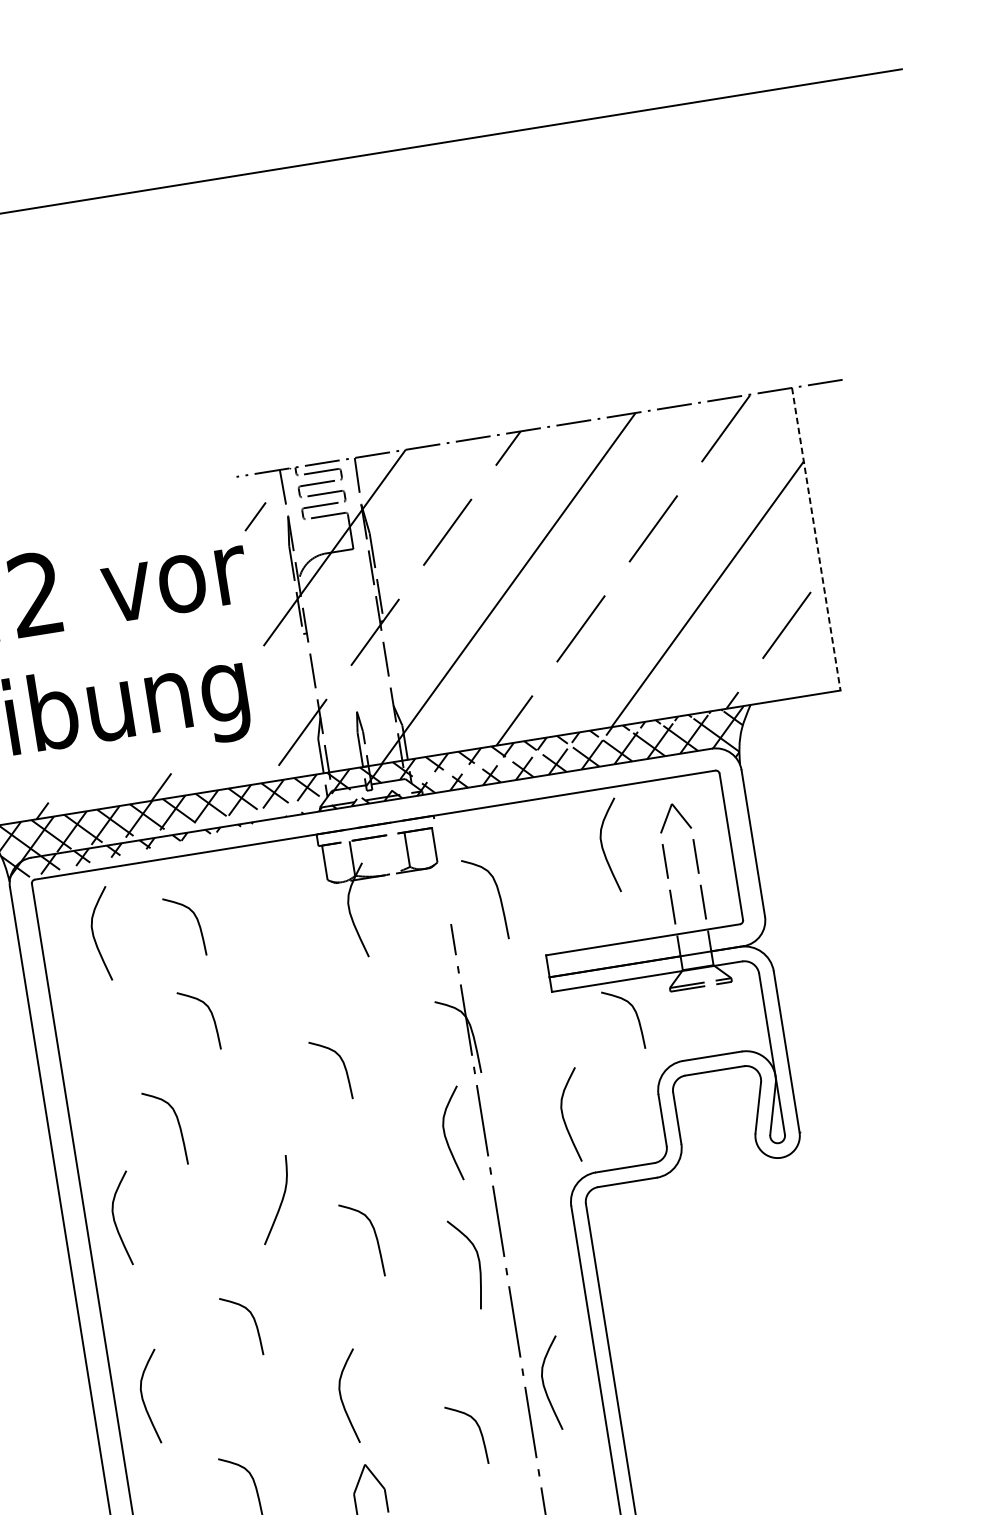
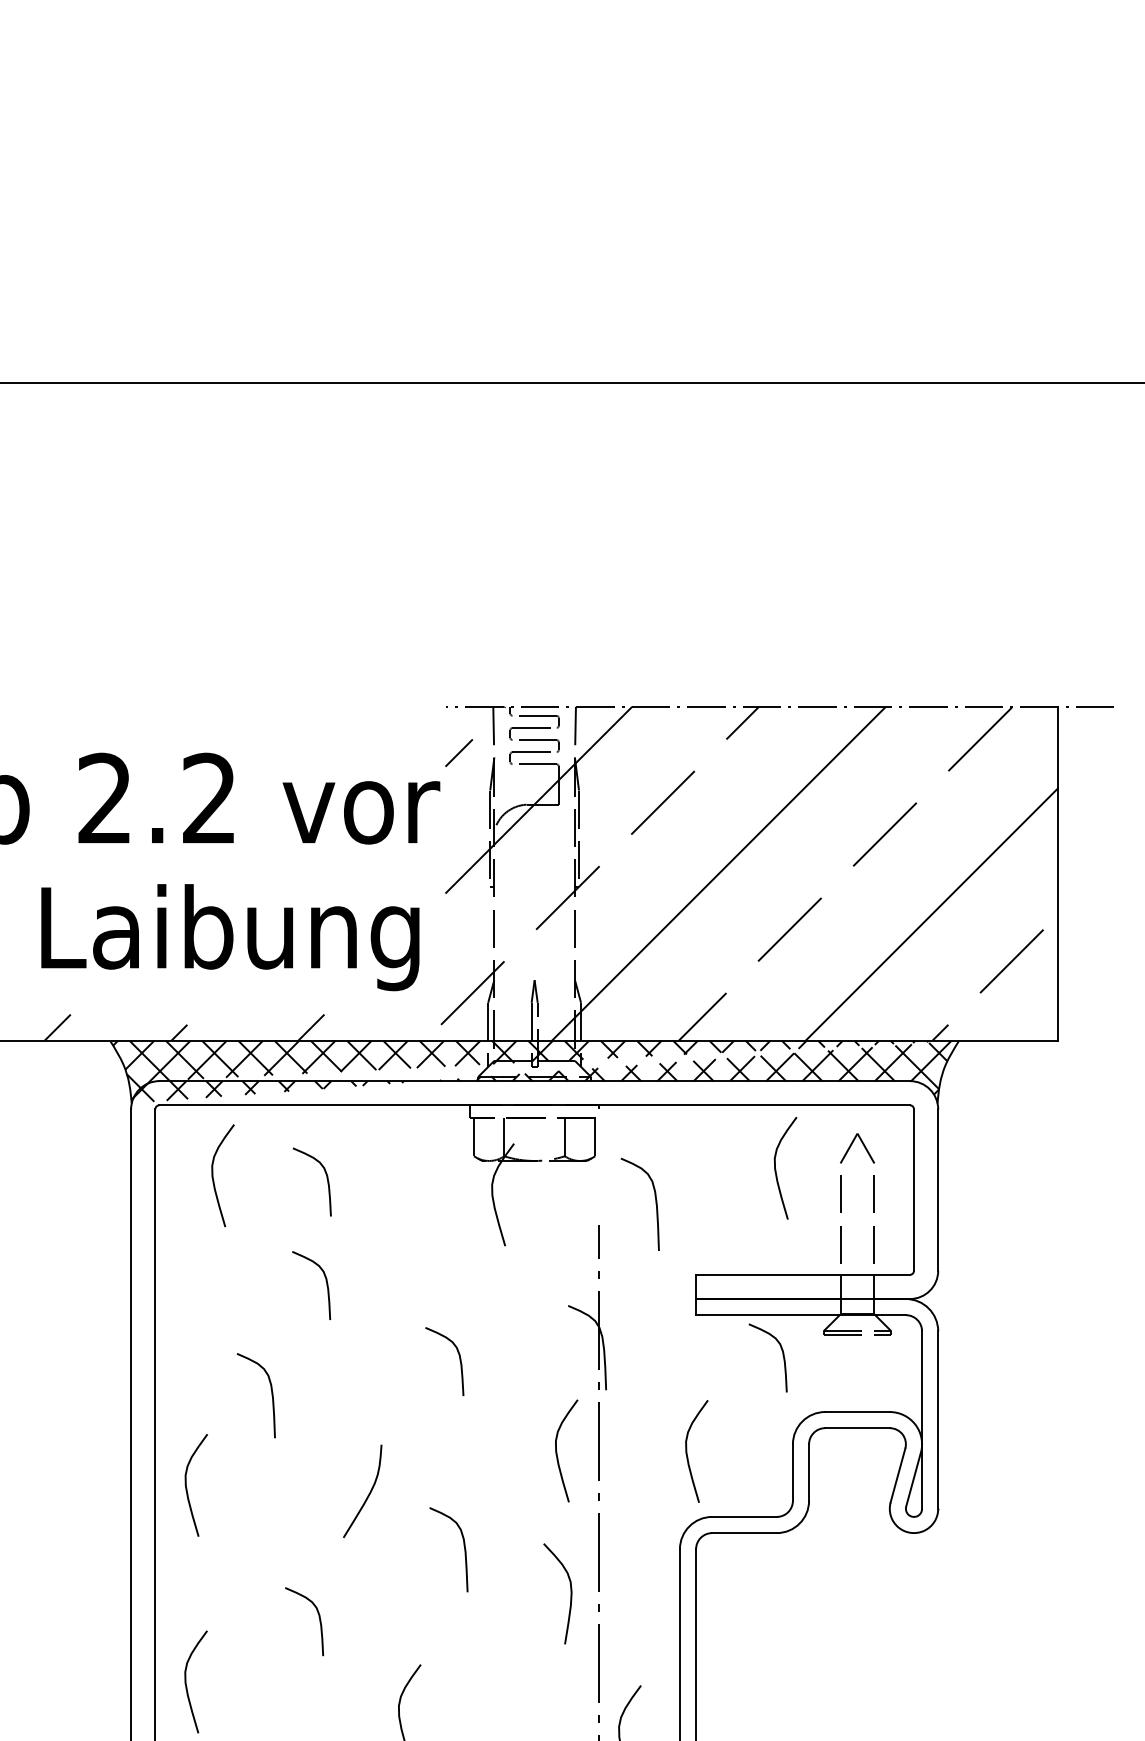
line: (816, 538) -> (1058, 873), dashed -> solid

